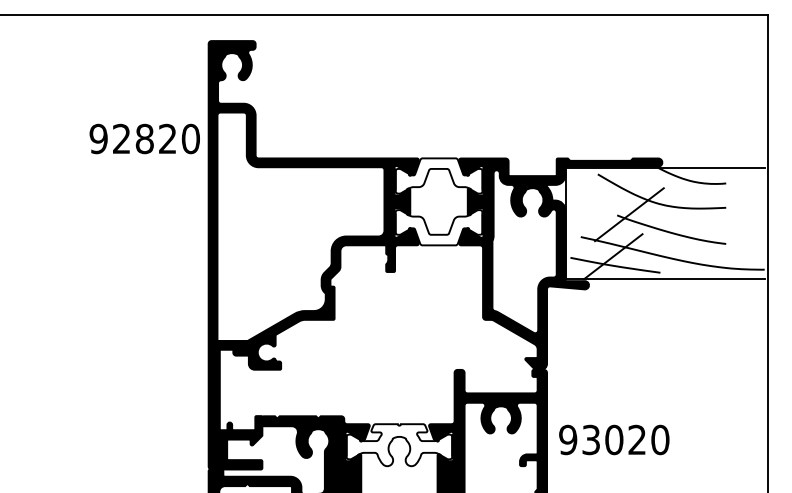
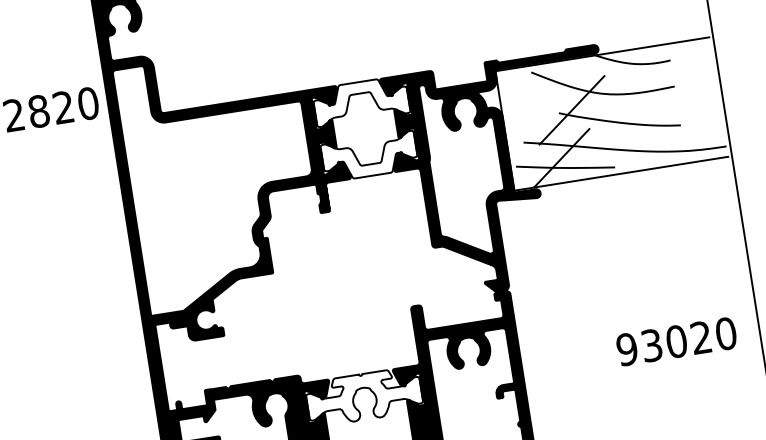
text: (614, 439) -> (676, 341), moved

